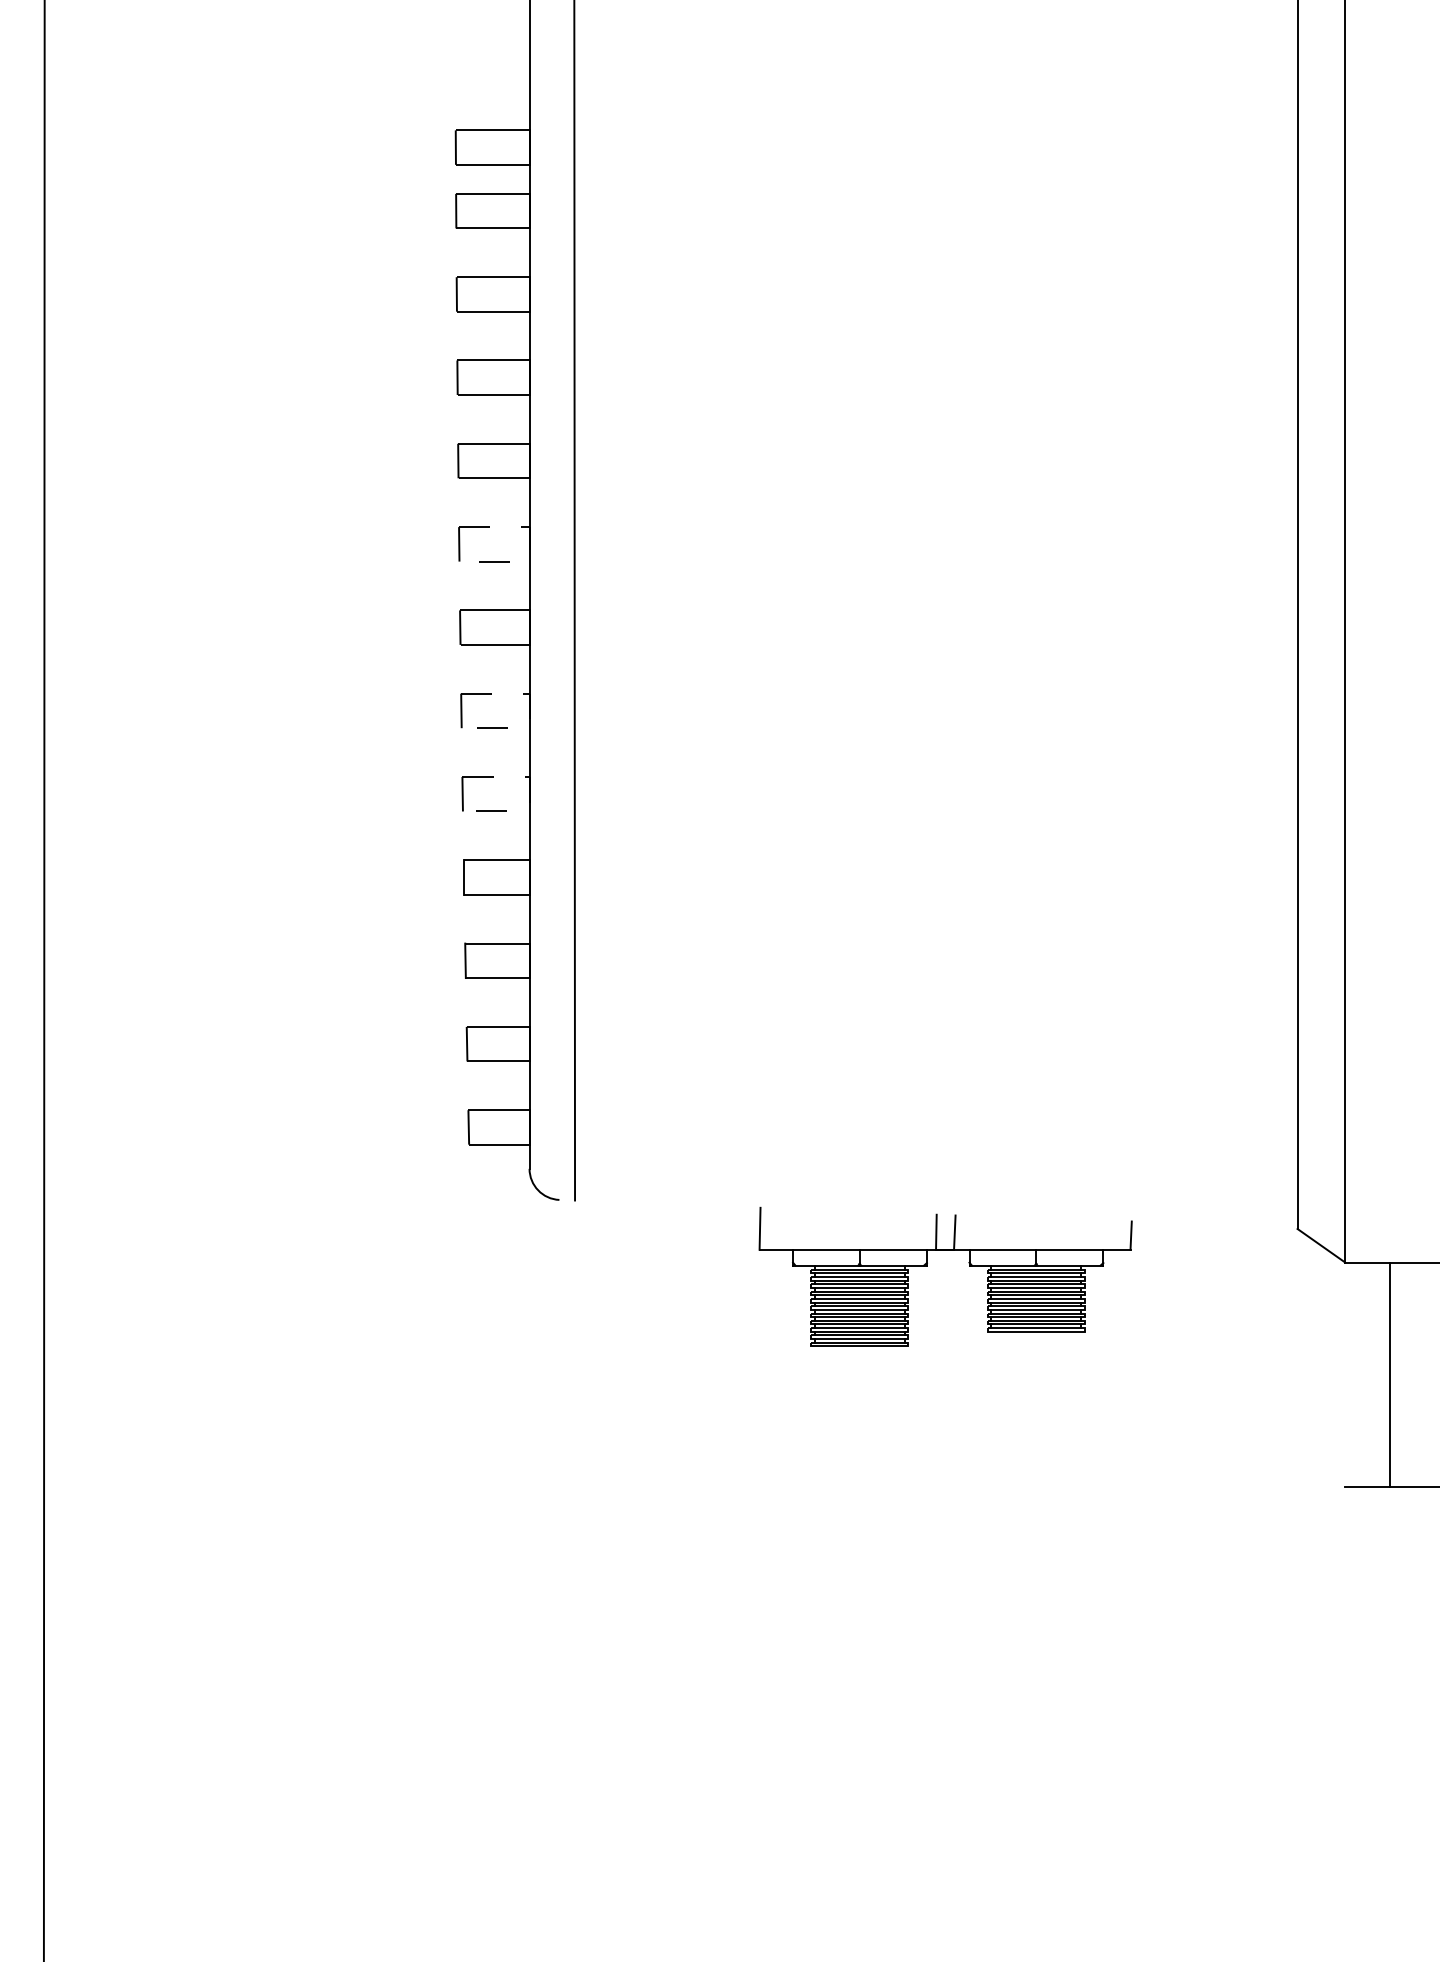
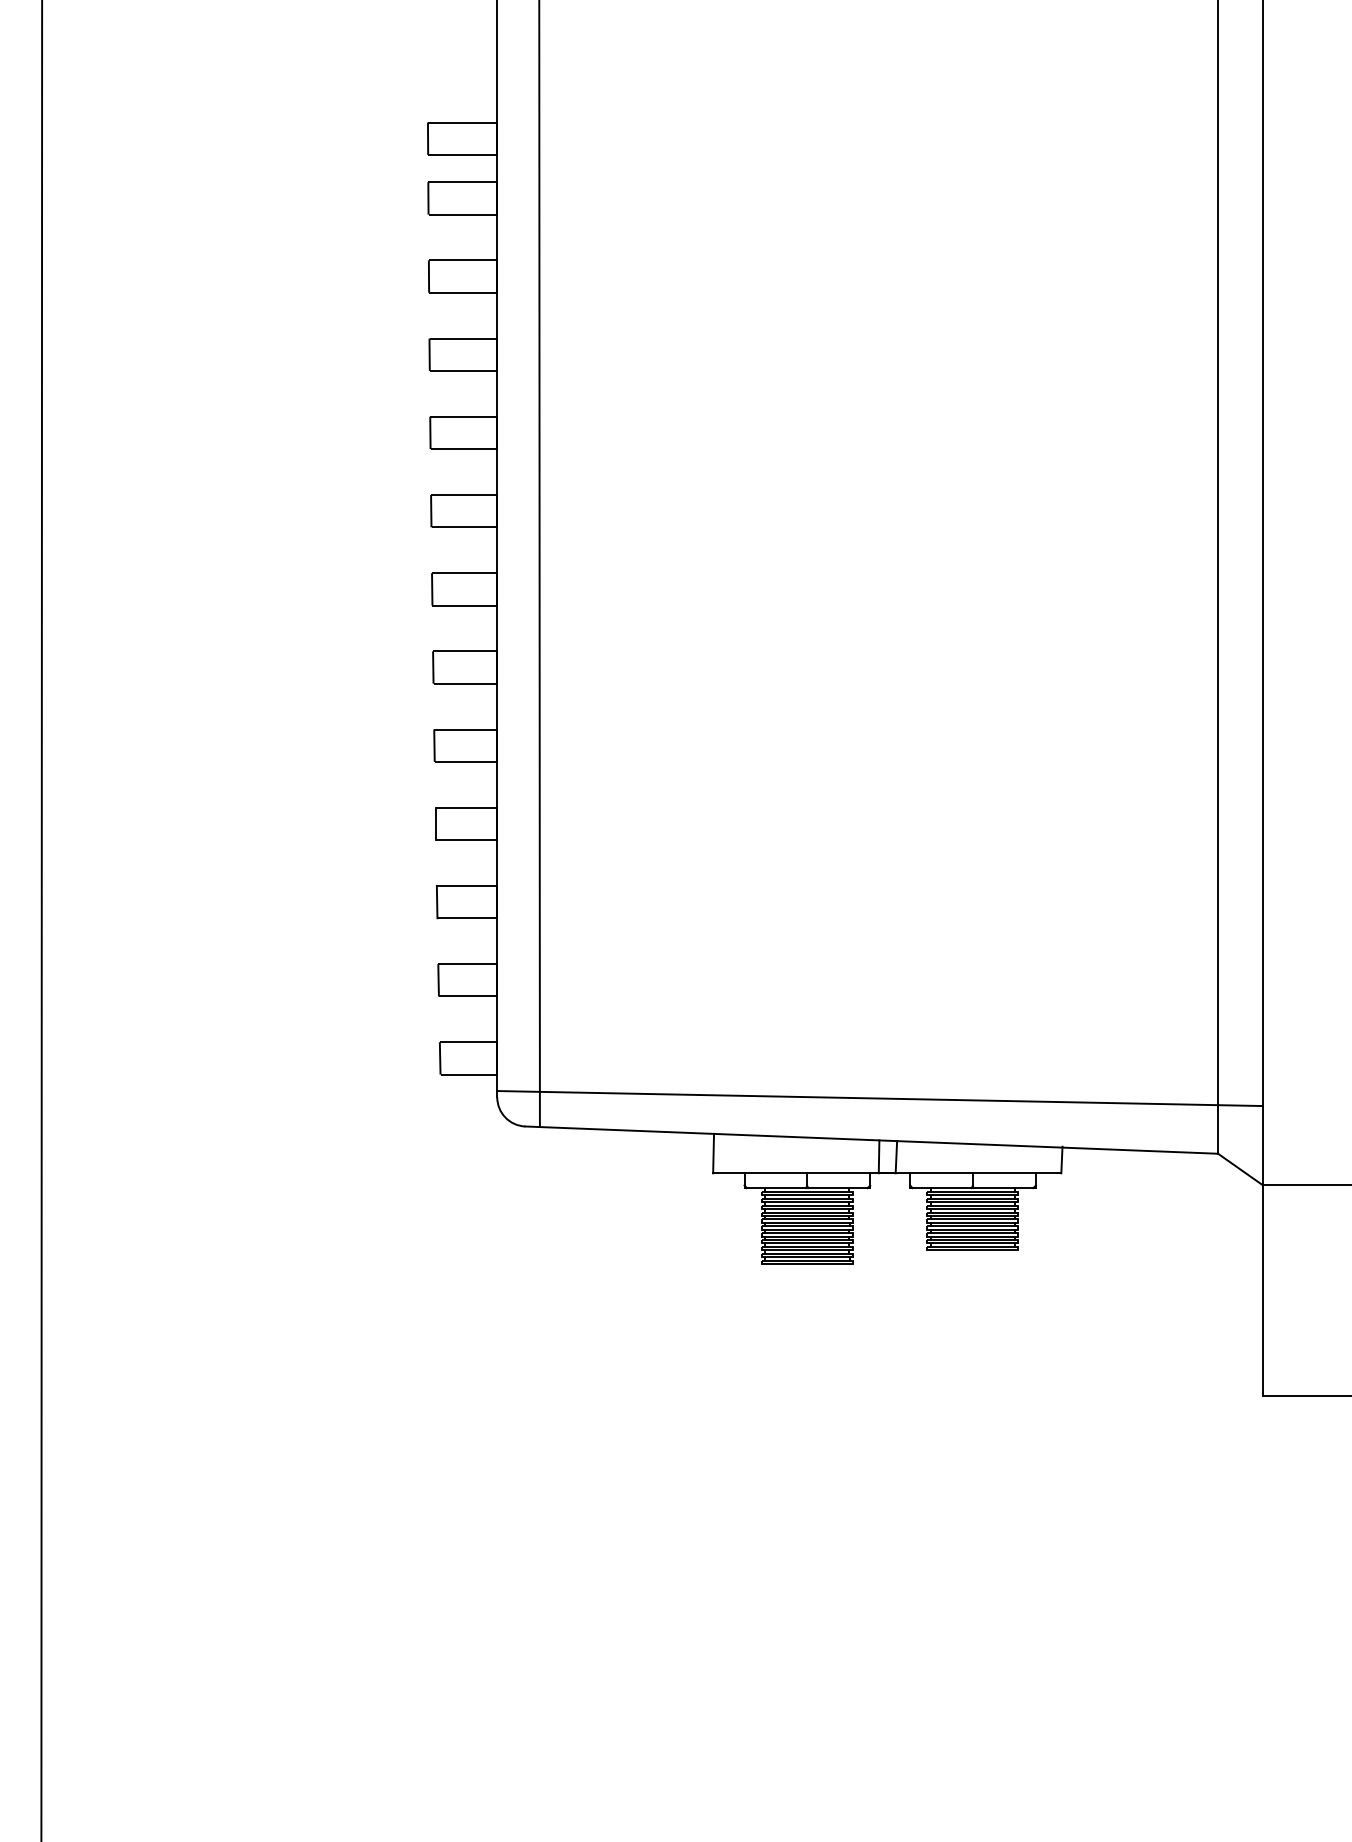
line: (529, 543) -> (497, 510), dashed -> solid
line: (529, 710) -> (497, 667), dashed -> solid
line: (529, 795) -> (497, 746), dashed -> solid
line: (936, 1170) -> (879, 1098), added
line: (928, 1213) -> (871, 1139), added
line: (1389, 1374) -> (1262, 1290), moved

